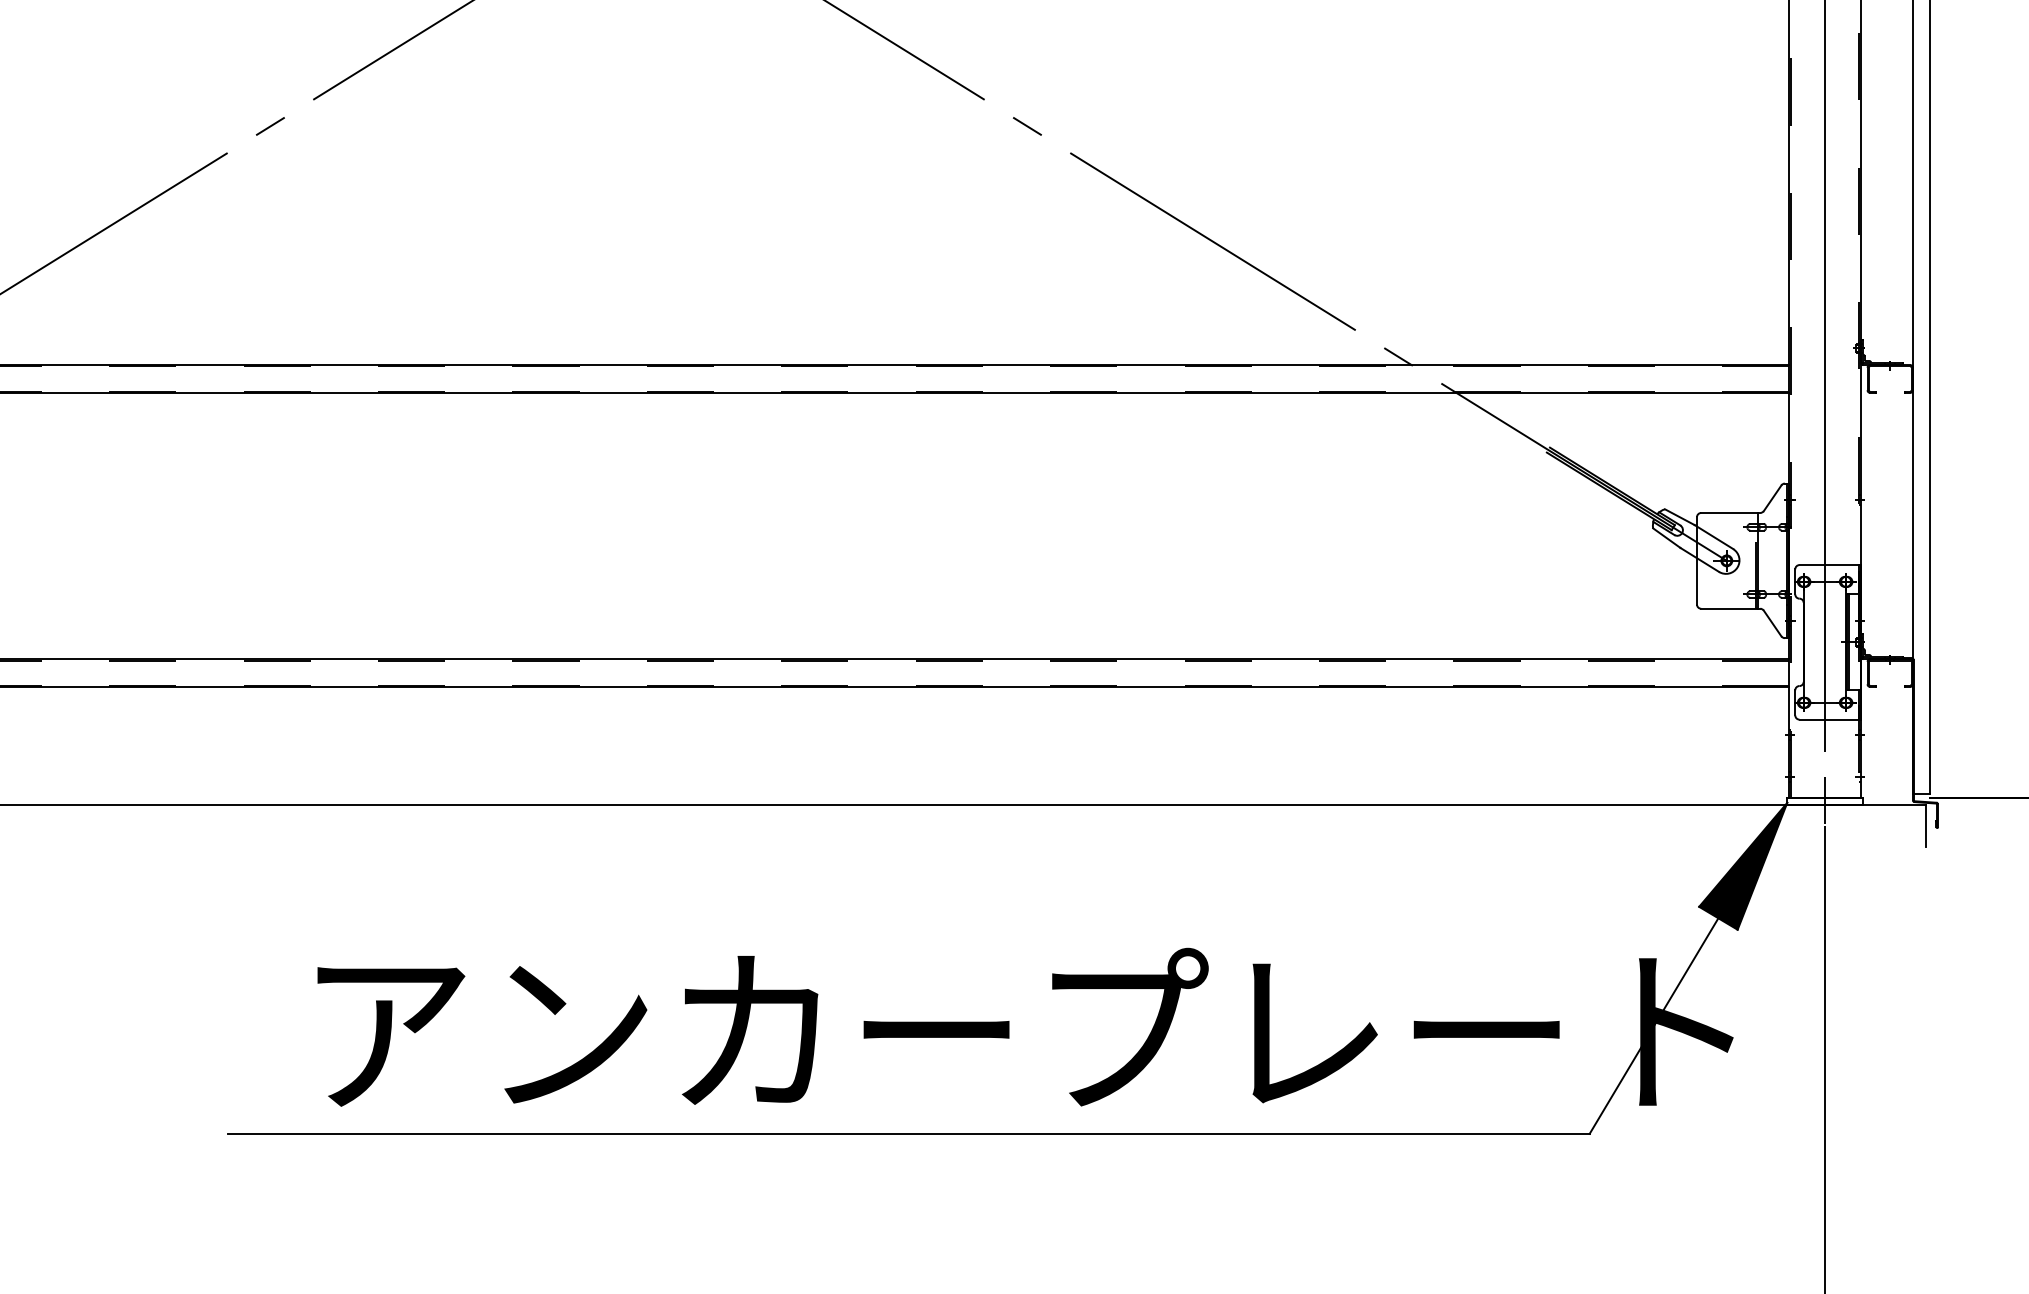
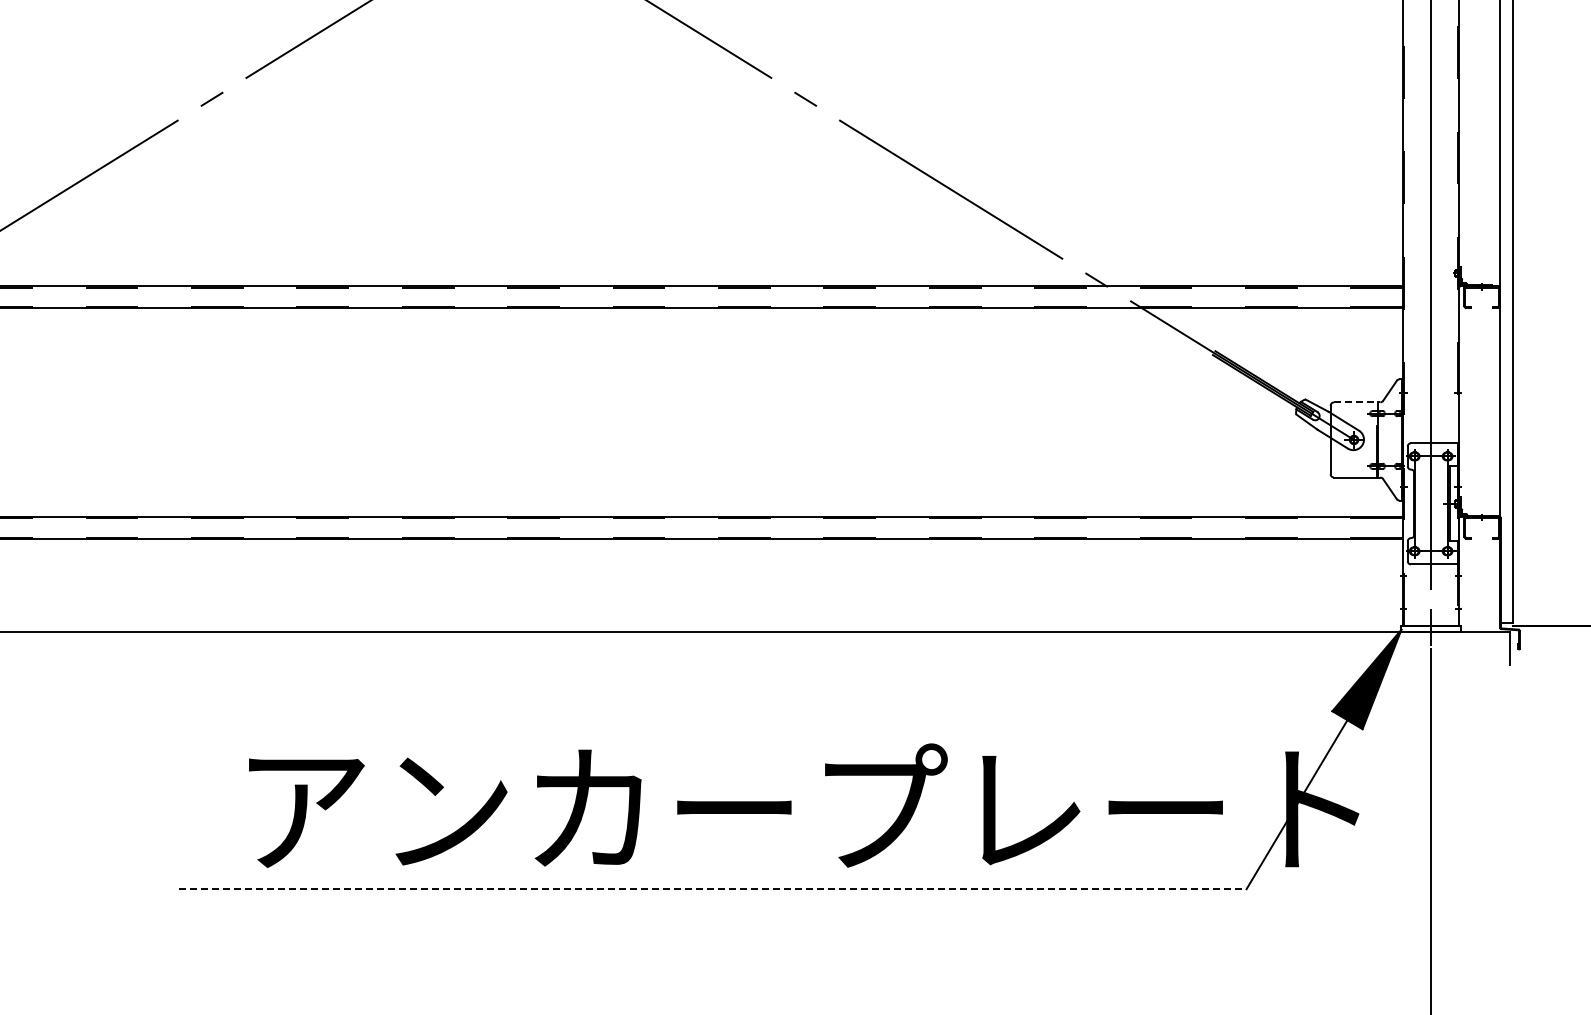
line: (1731, 513) -> (1357, 402), solid -> dashed
line: (909, 1134) -> (713, 889), solid -> dashed

